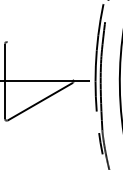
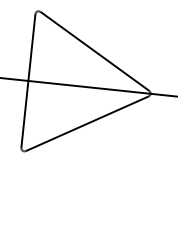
line: (39, 60) -> (93, 50), added

